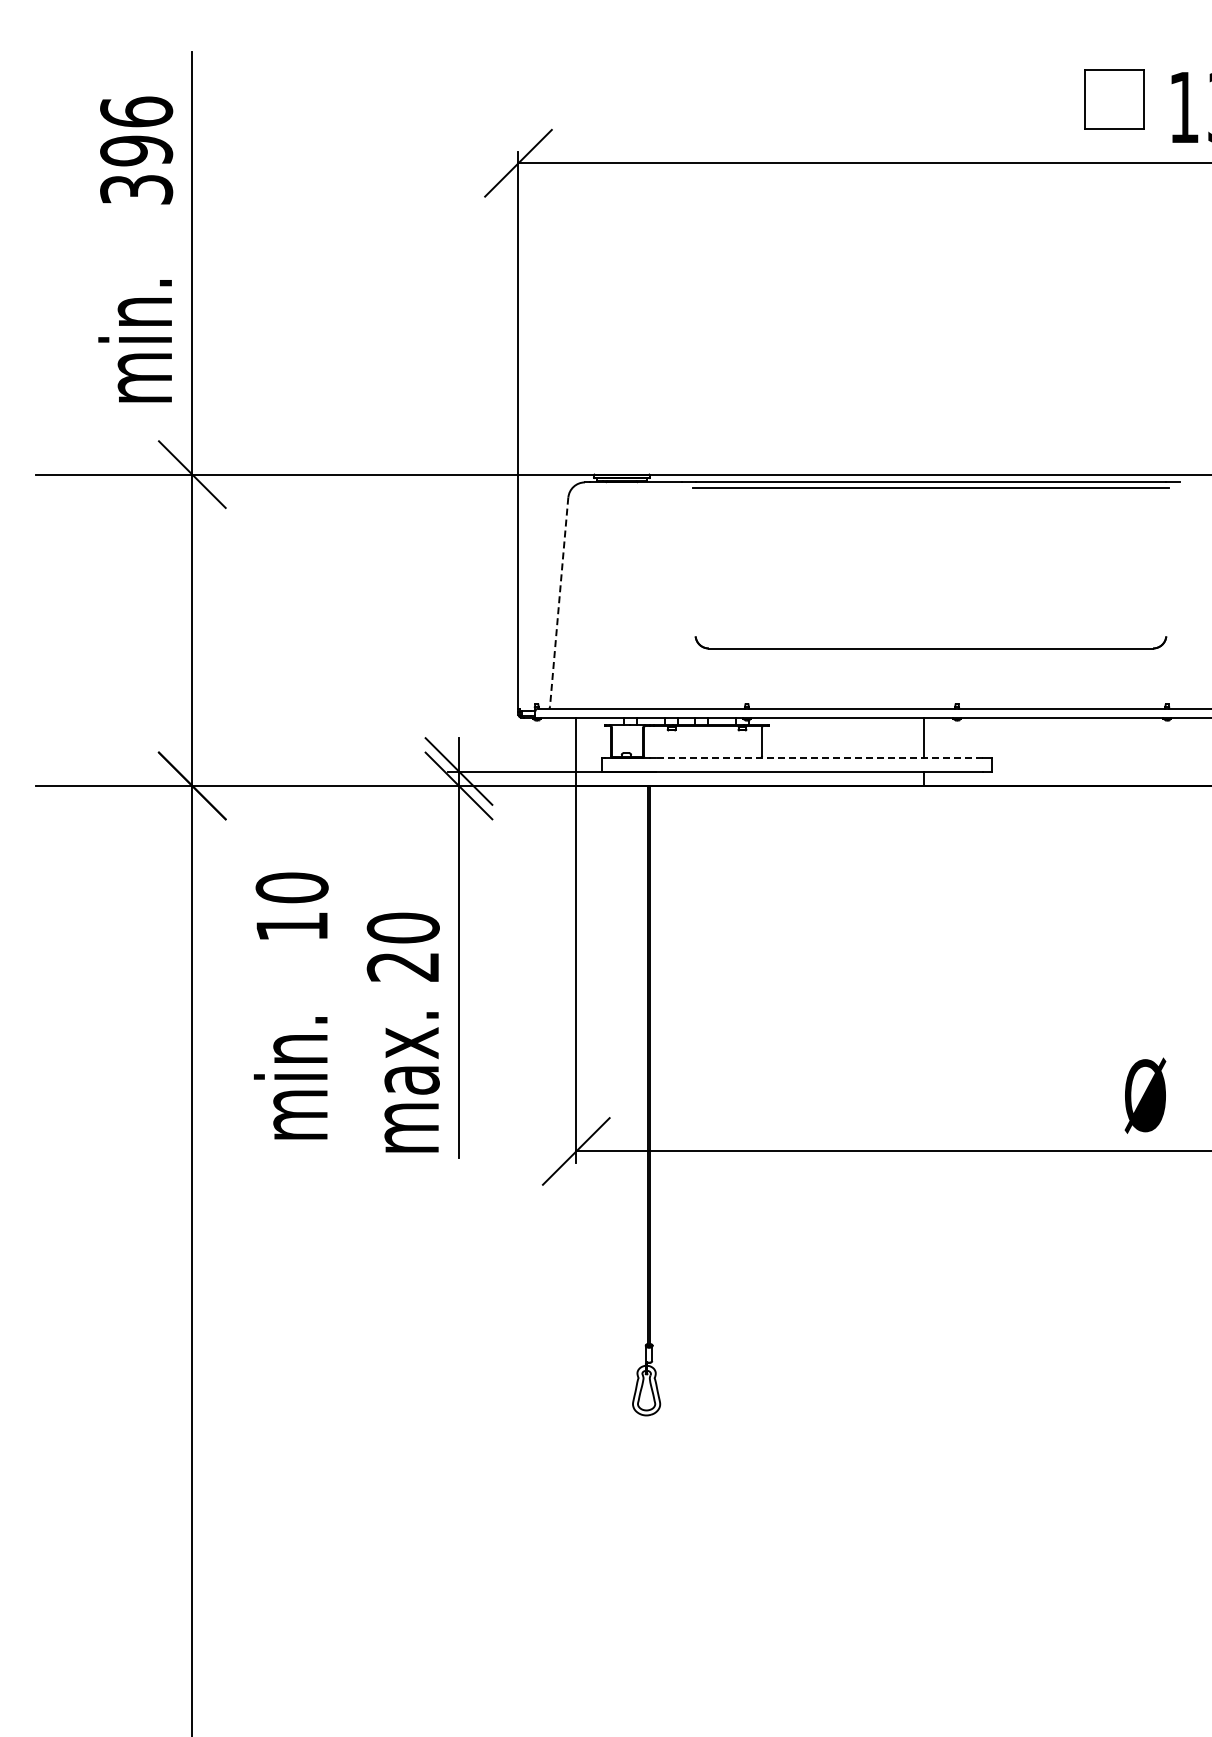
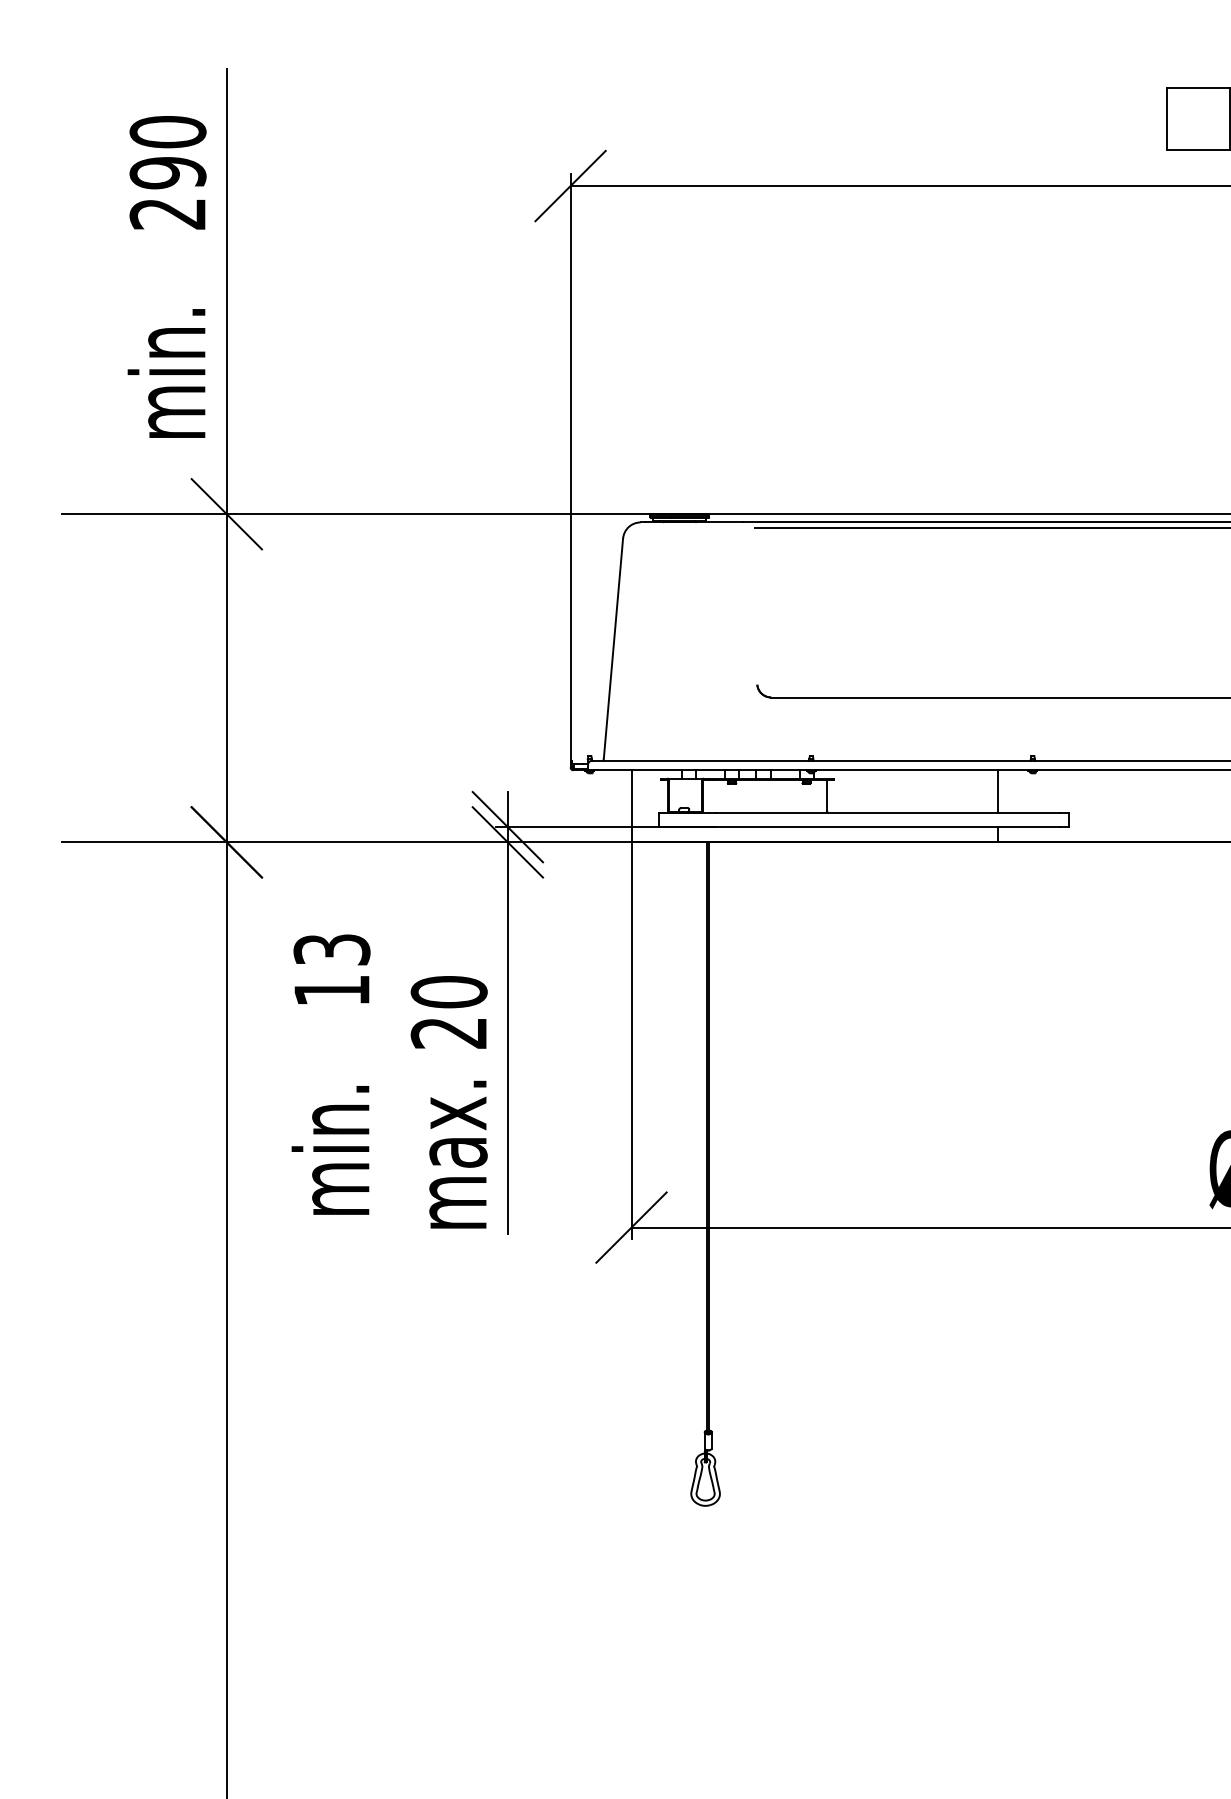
text: (136, 150) -> (167, 172), 396 -> 290
line: (559, 602) -> (613, 649), dashed -> solid
line: (819, 758) -> (887, 813), dashed -> solid
text: (291, 887) -> (331, 949), 10 -> 13

